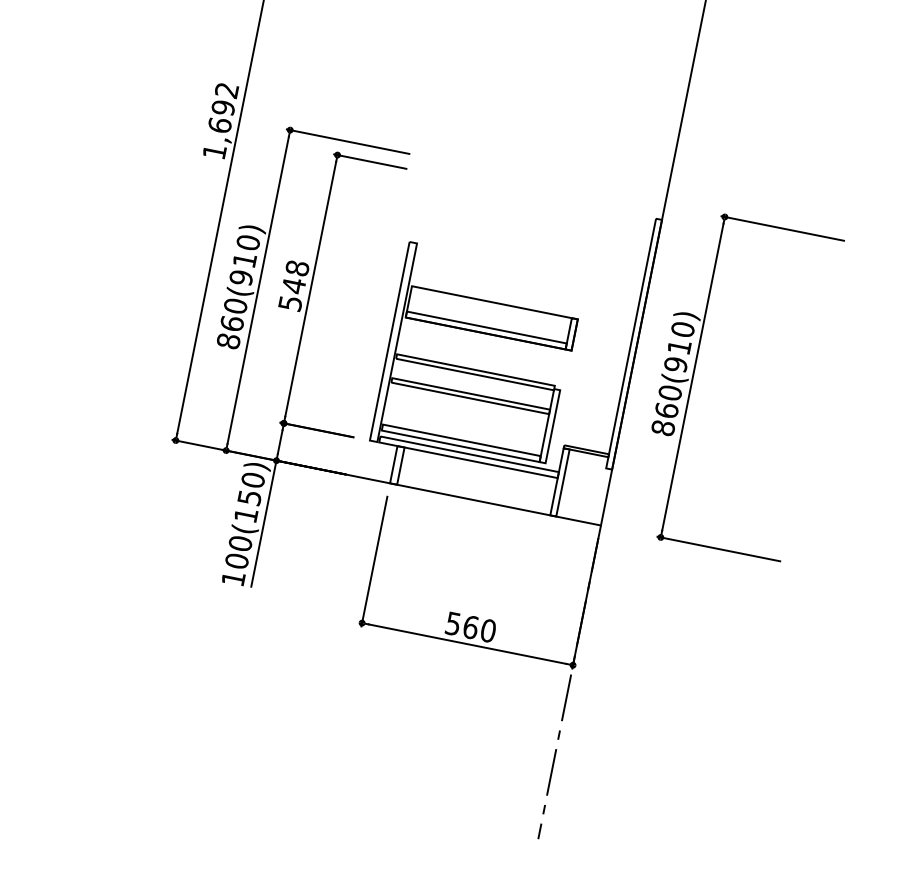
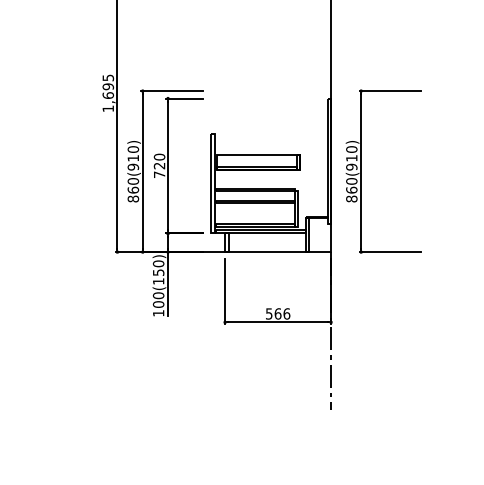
text: (227, 89) -> (108, 77), 1,692 -> 1,695
text: (293, 284) -> (159, 165), 548 -> 720
text: (487, 629) -> (286, 313), 560 -> 566

